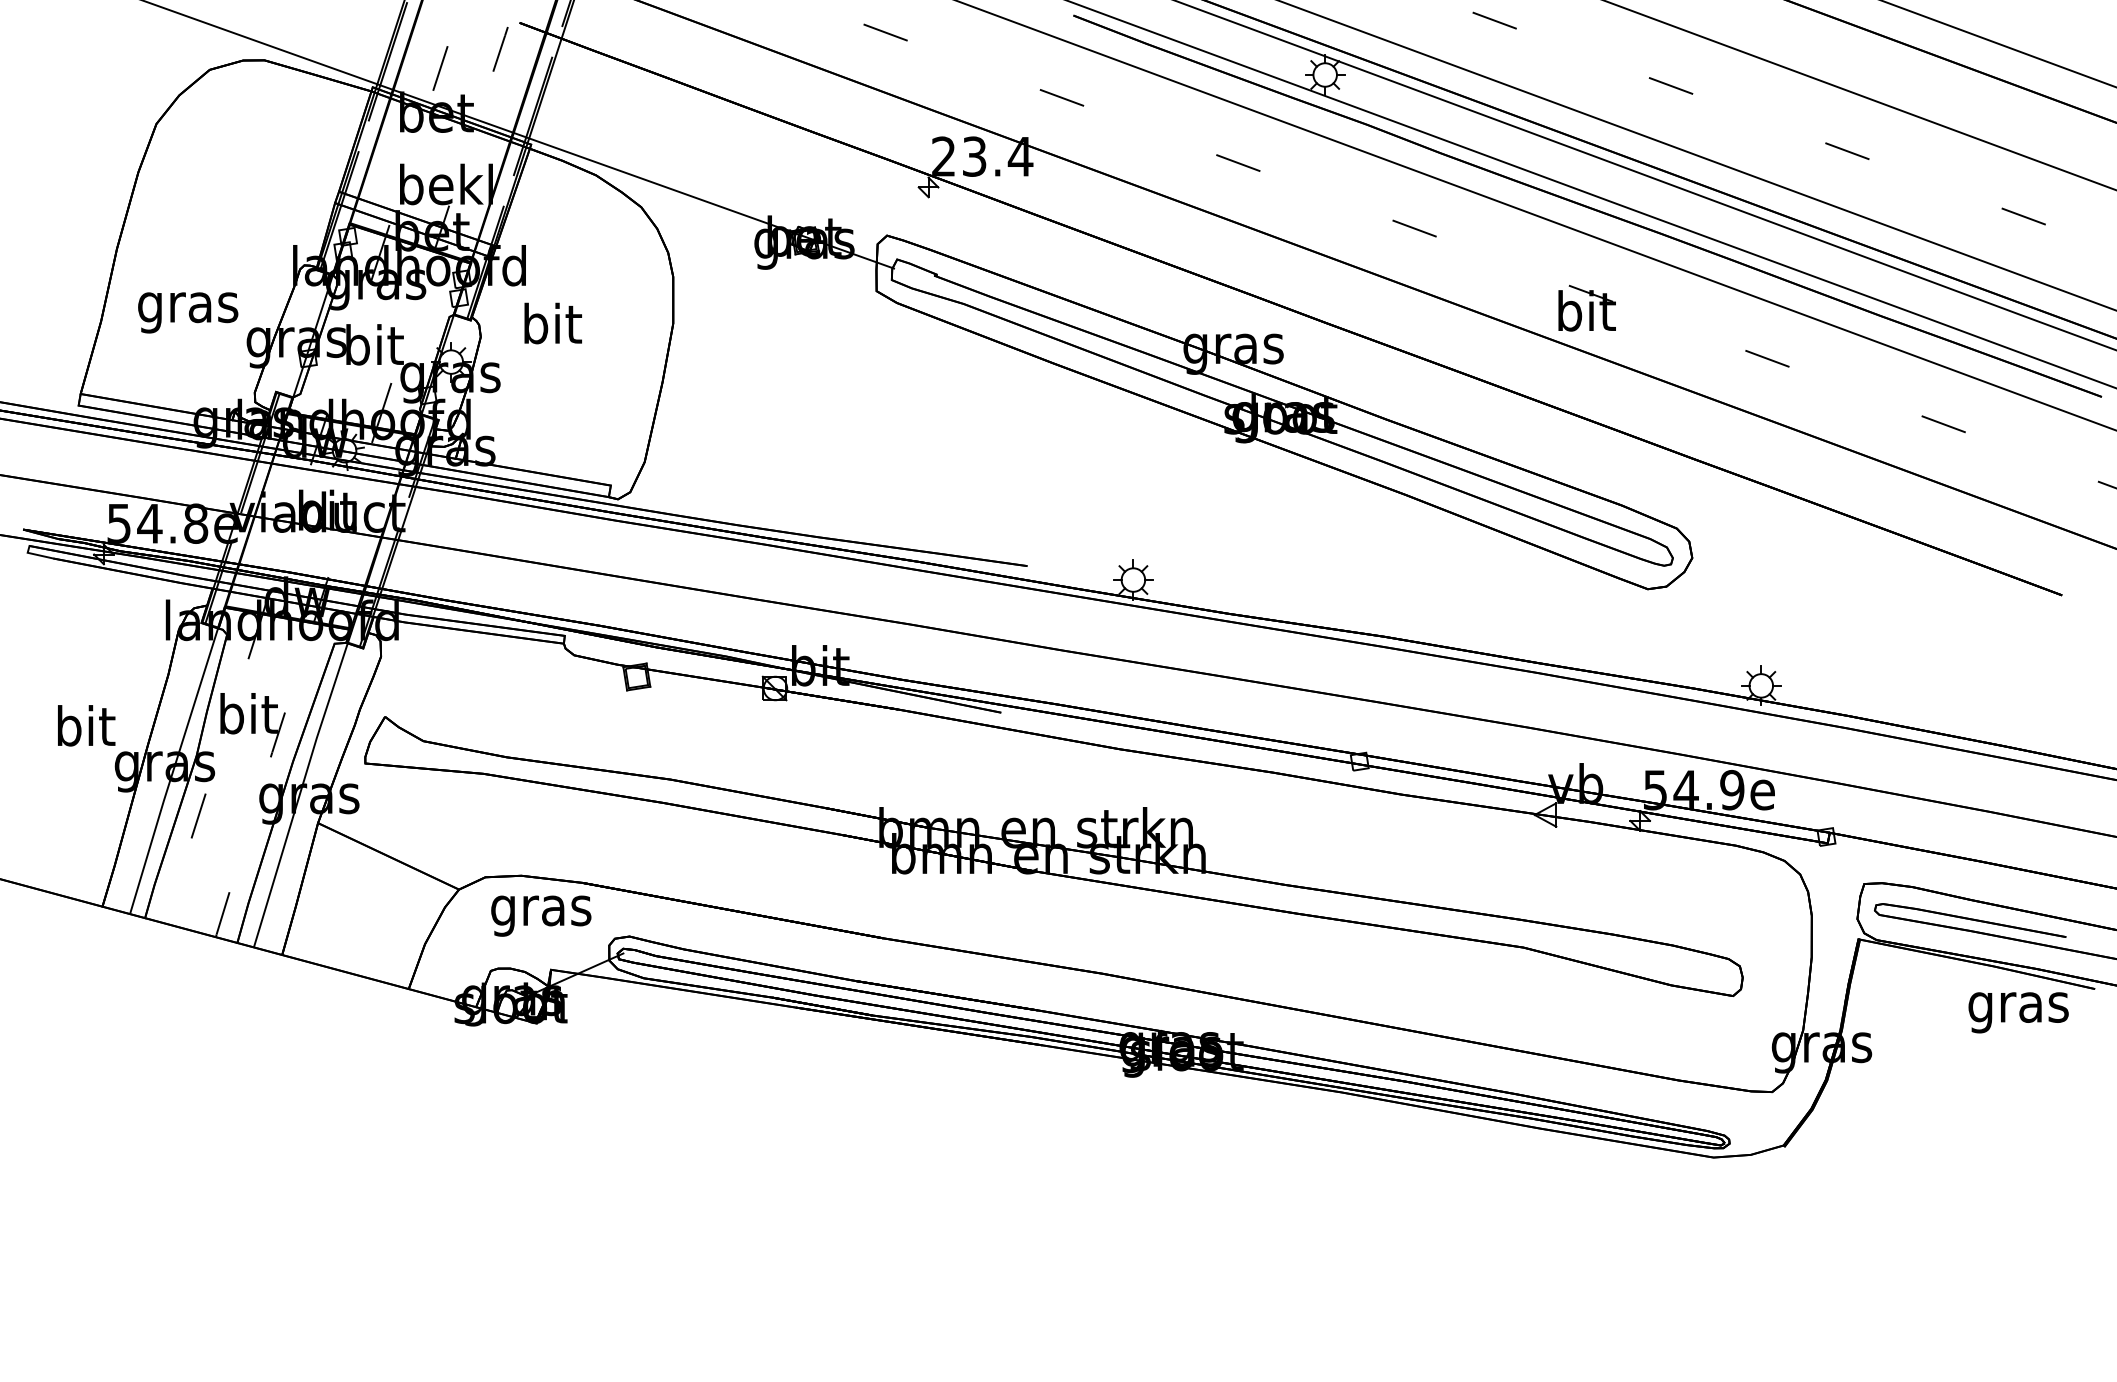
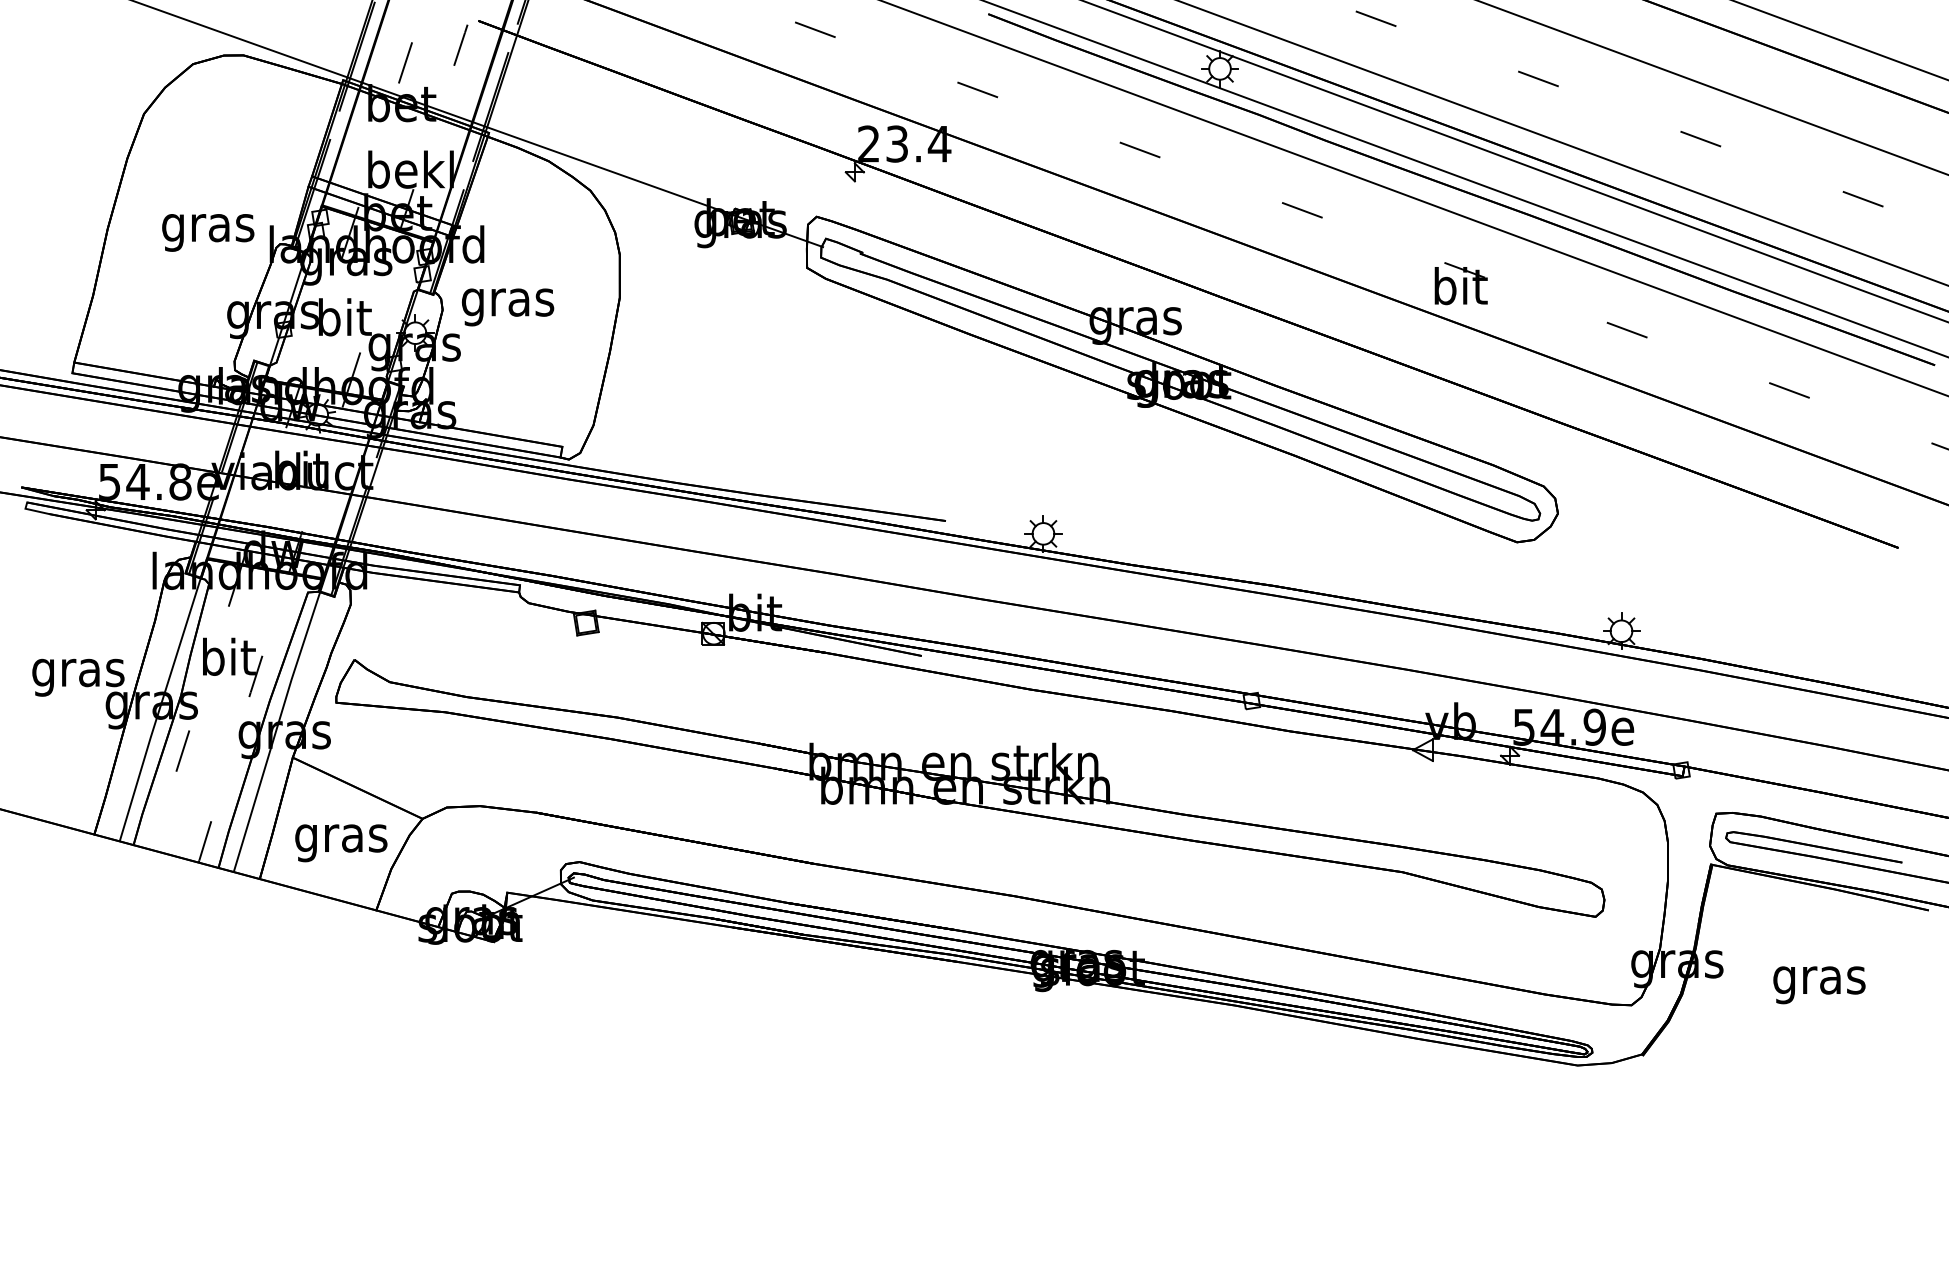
text: (188, 312) -> (208, 232), moved
text: (551, 328) -> (507, 302), bit -> gras
text: (85, 730) -> (78, 672), bit -> gras
text: (541, 916) -> (341, 843), moved
text: (2018, 1013) -> (1819, 985), moved

